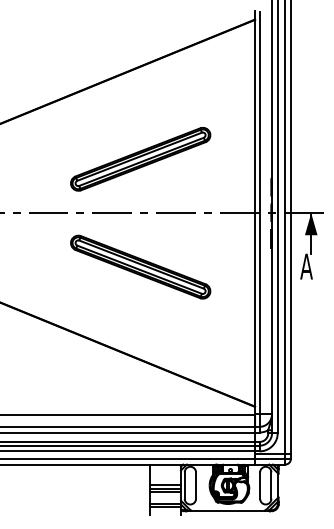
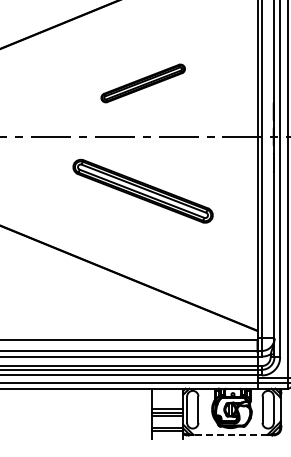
part: (140, 159) -> (142, 83), size x0.6
line: (227, 510) -> (229, 434), solid -> dashed

